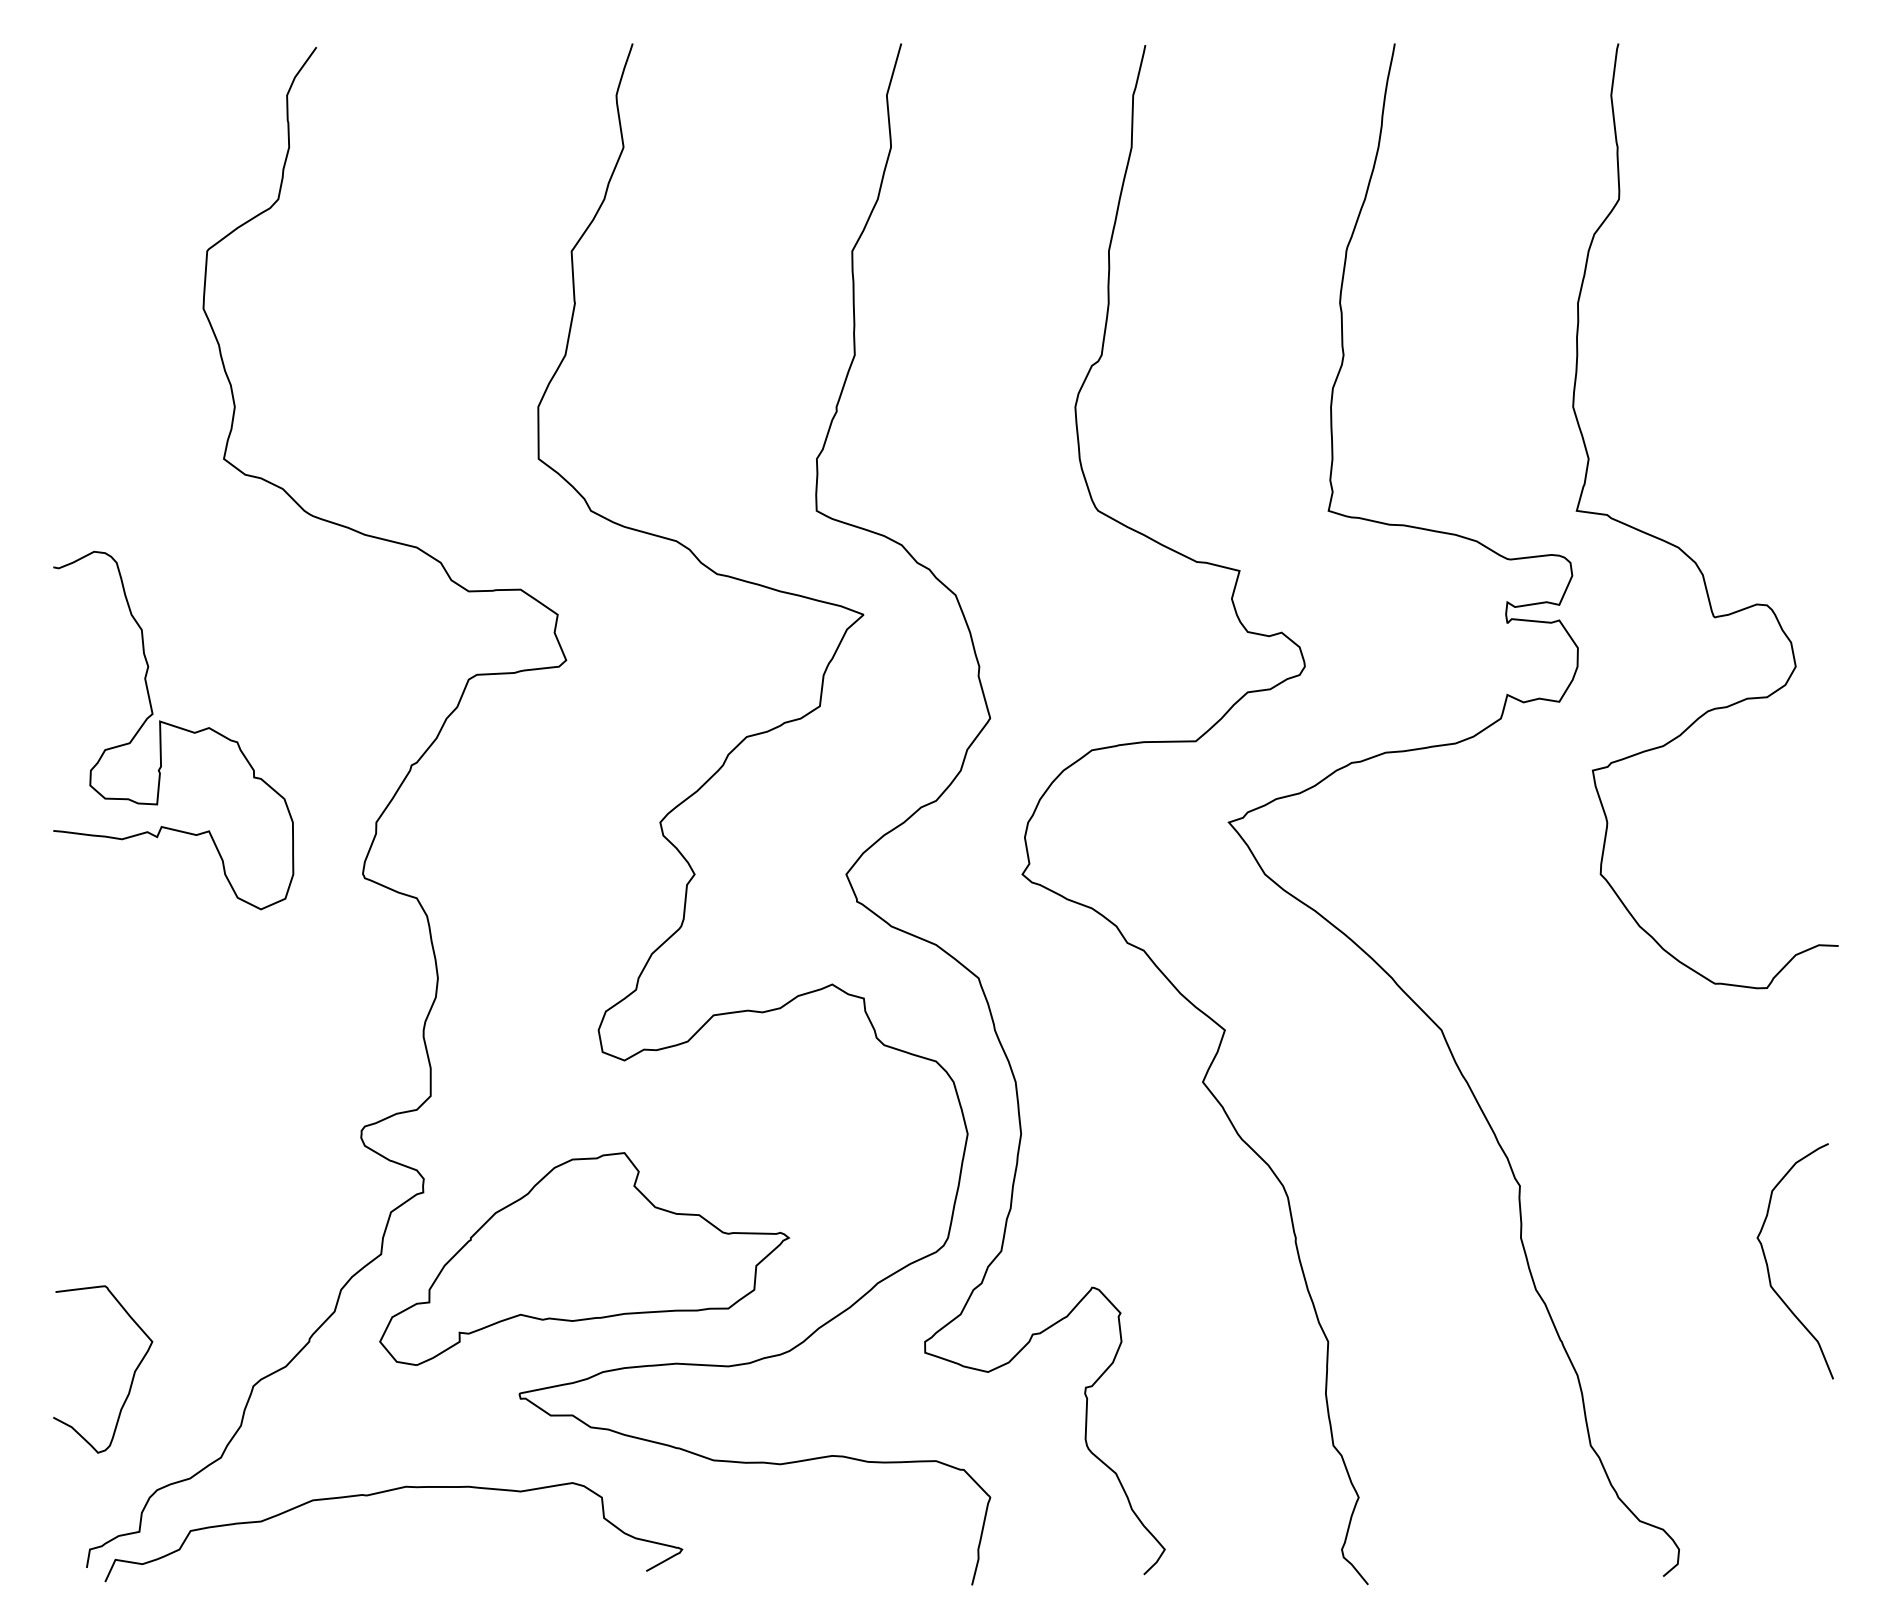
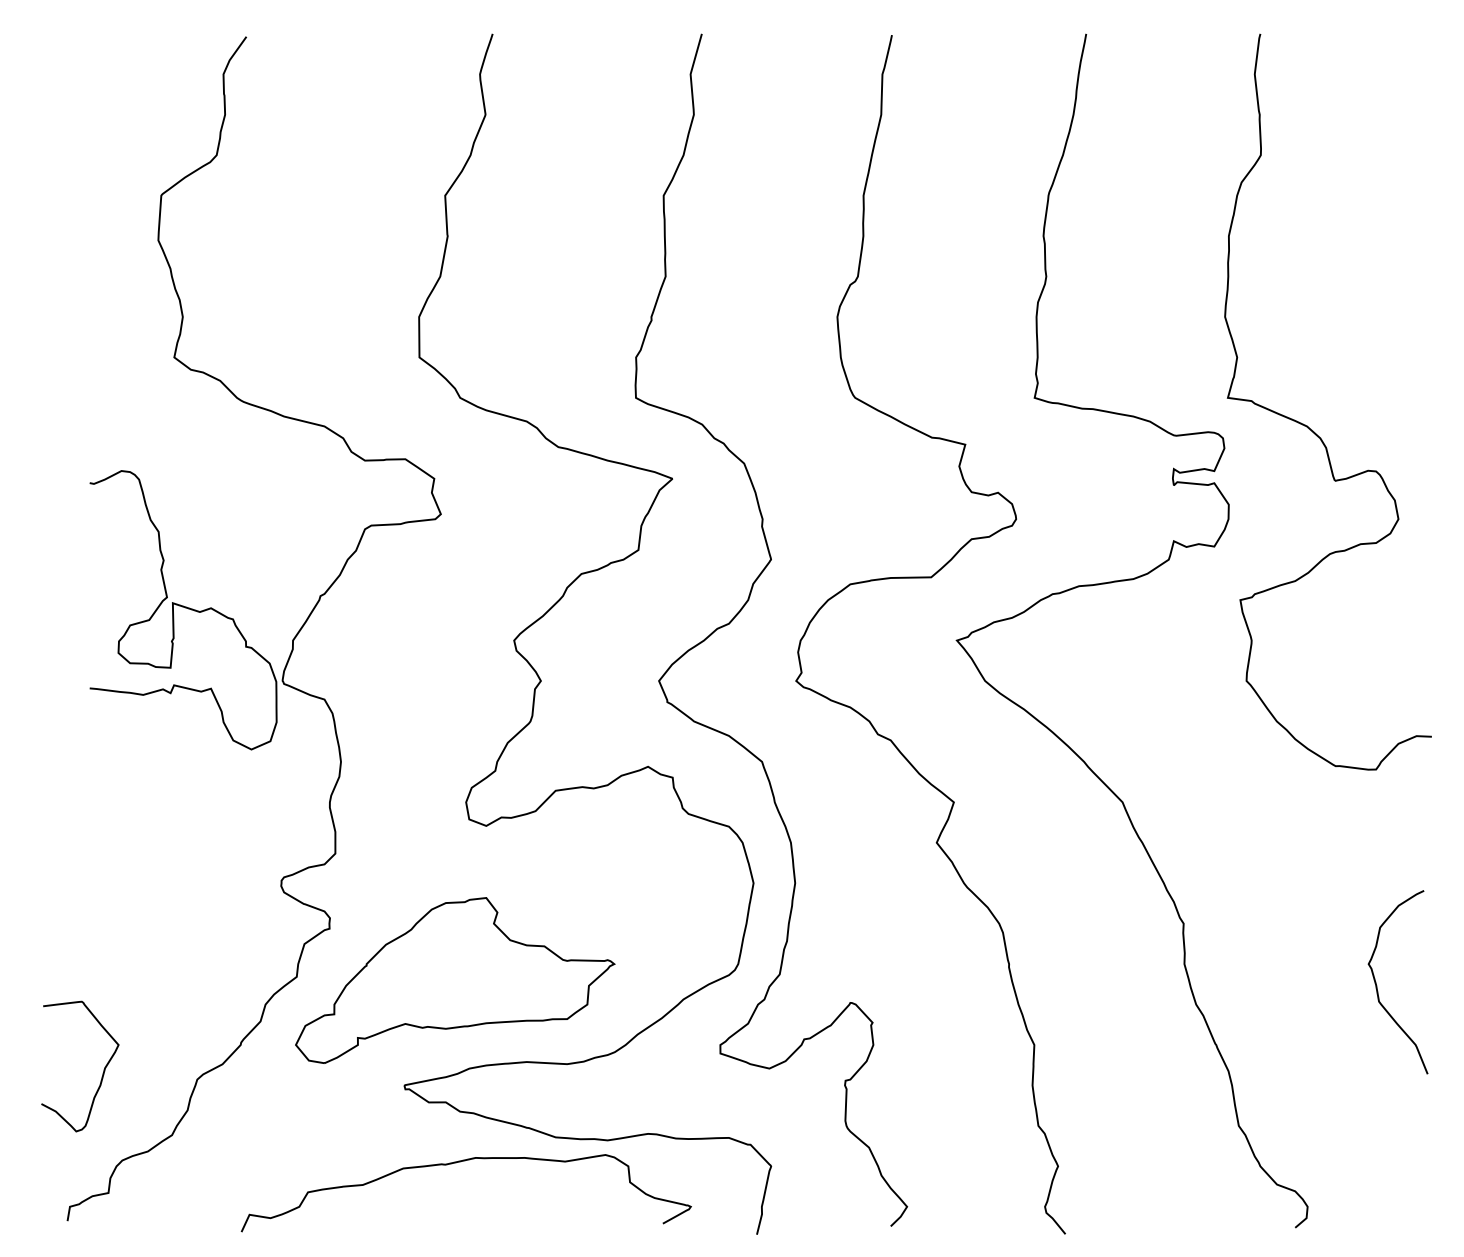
curve: (174, 727) -> (184, 607), moved
curve: (385, 1492) -> (459, 1162), moved

